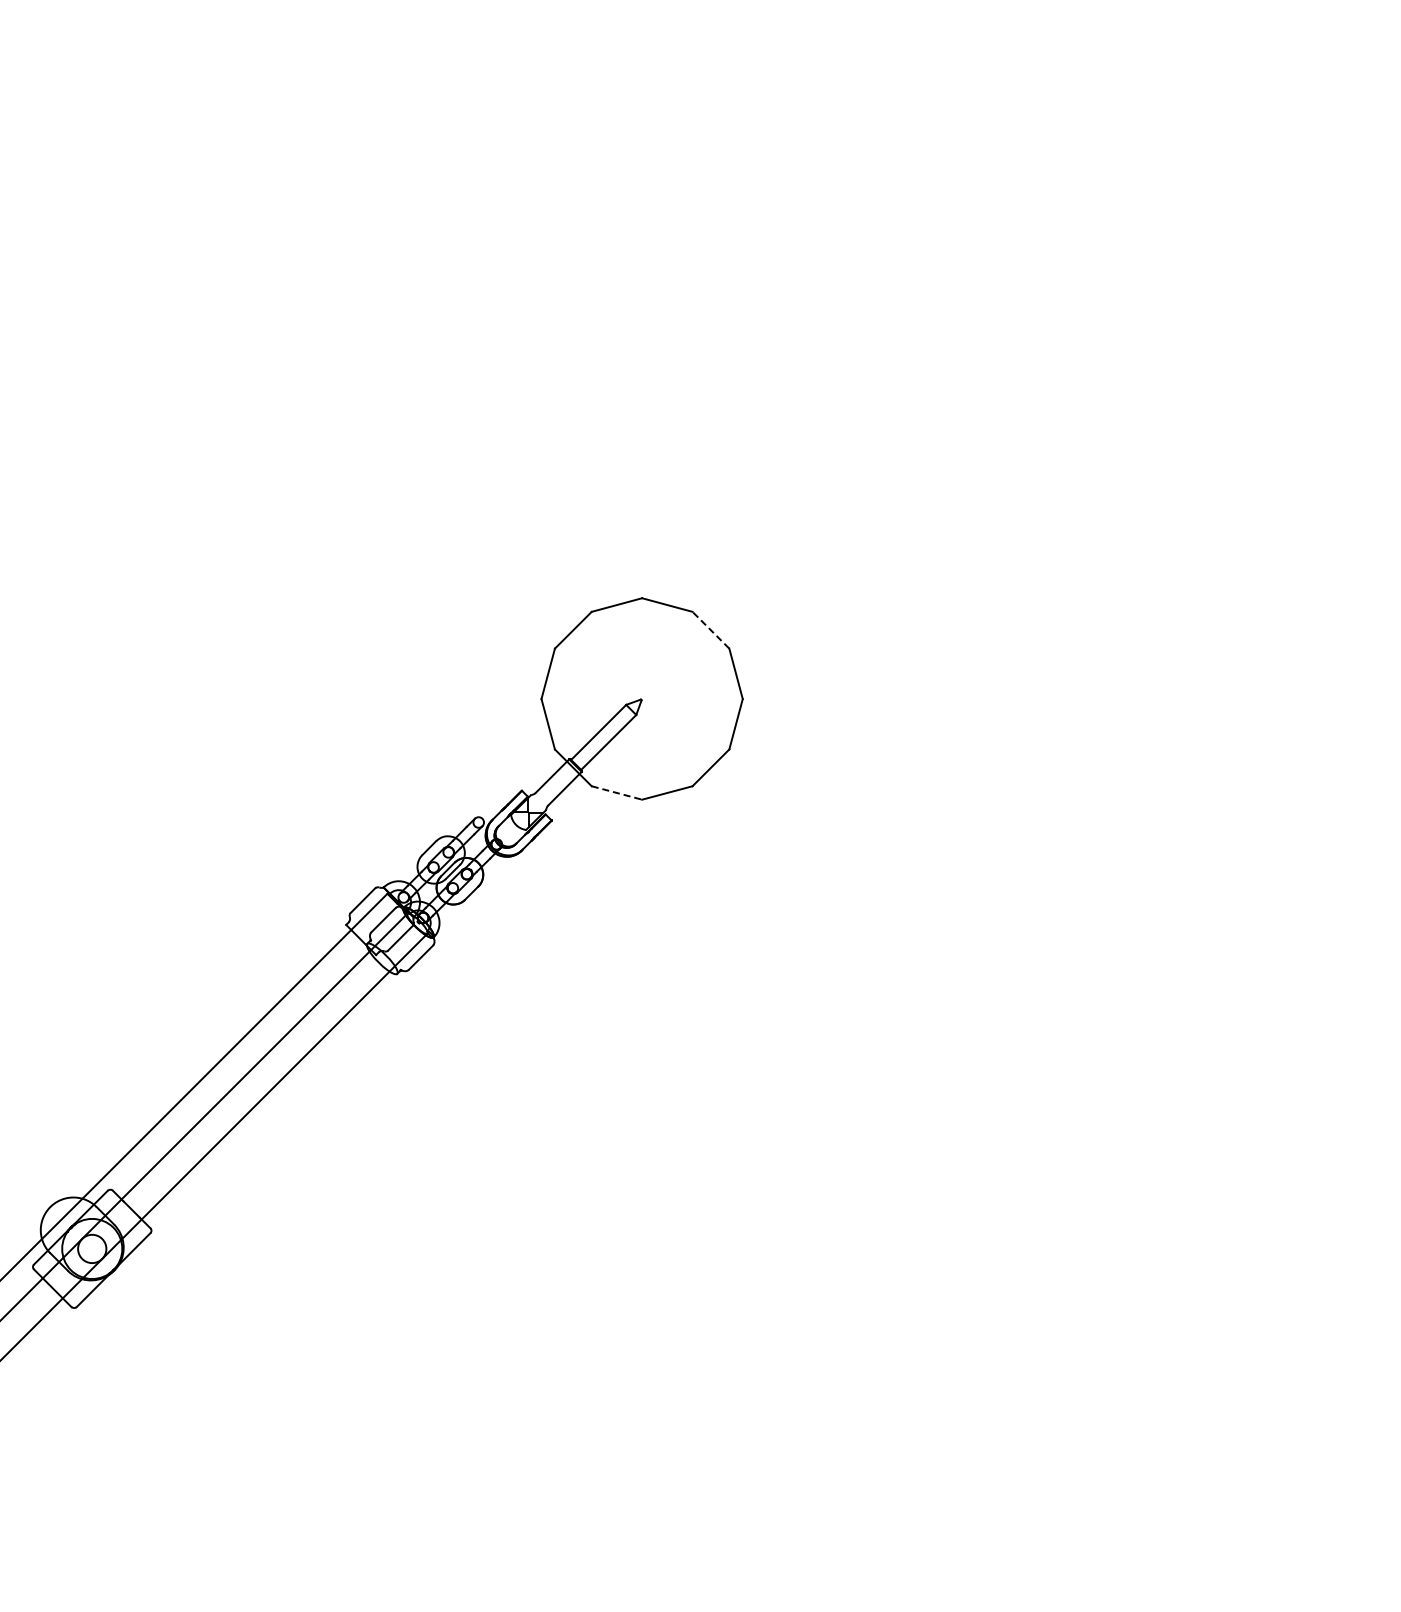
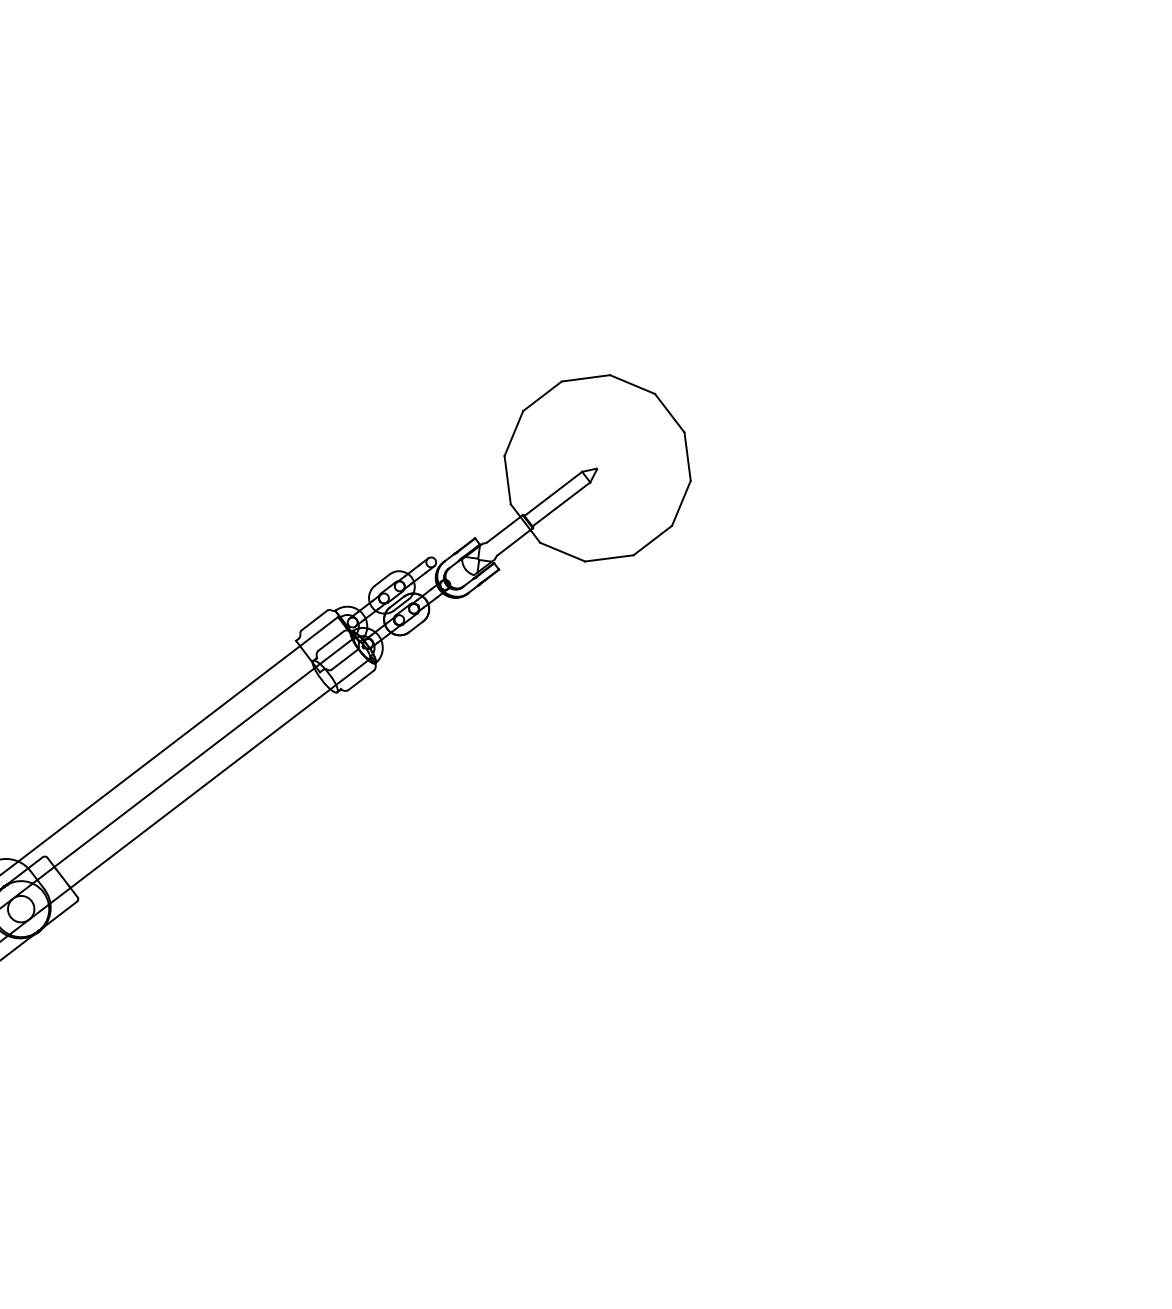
line: (710, 629) -> (669, 412), dashed -> solid
line: (617, 793) -> (563, 552), dashed -> solid

